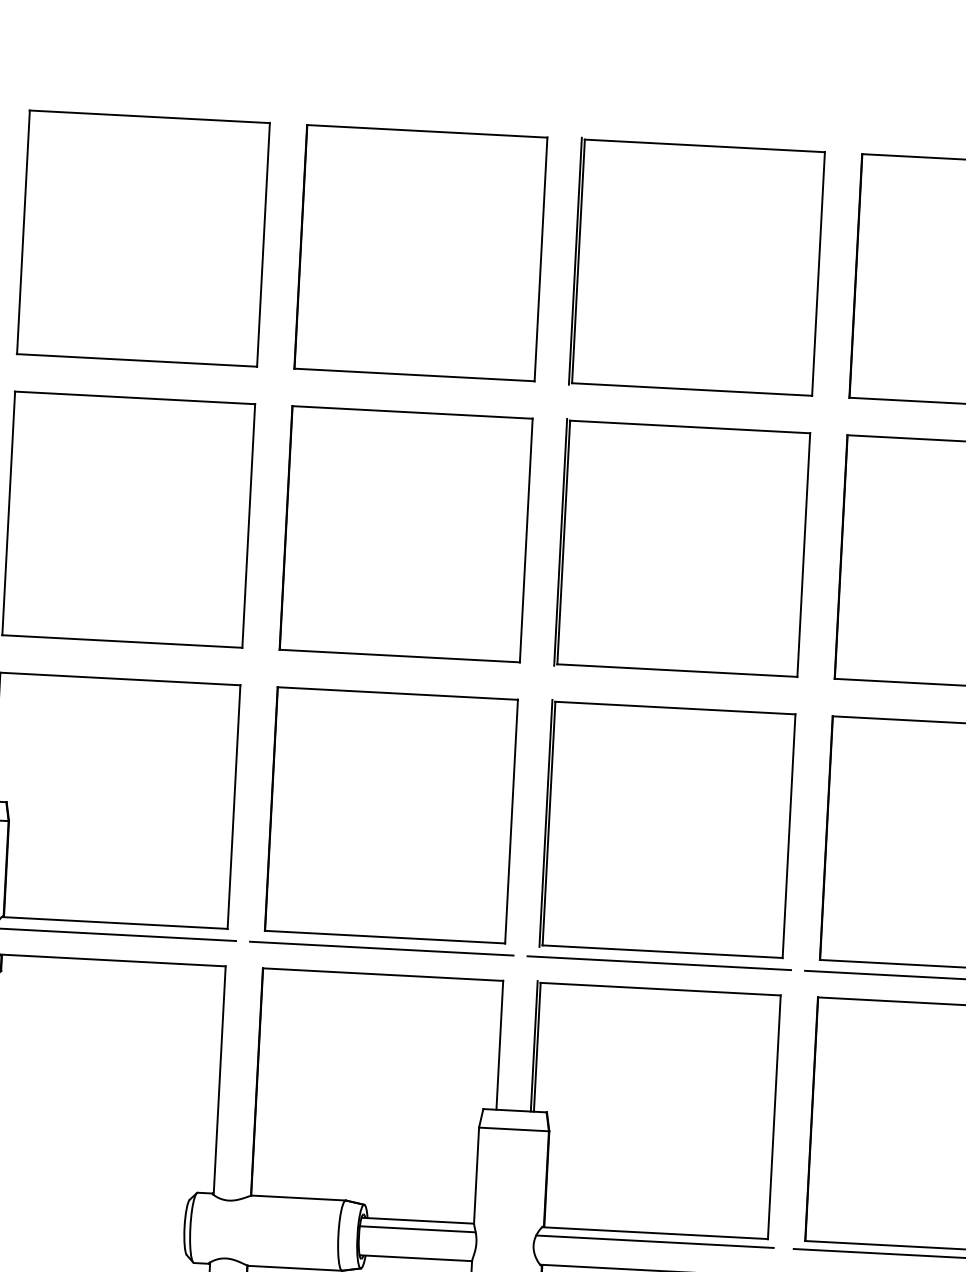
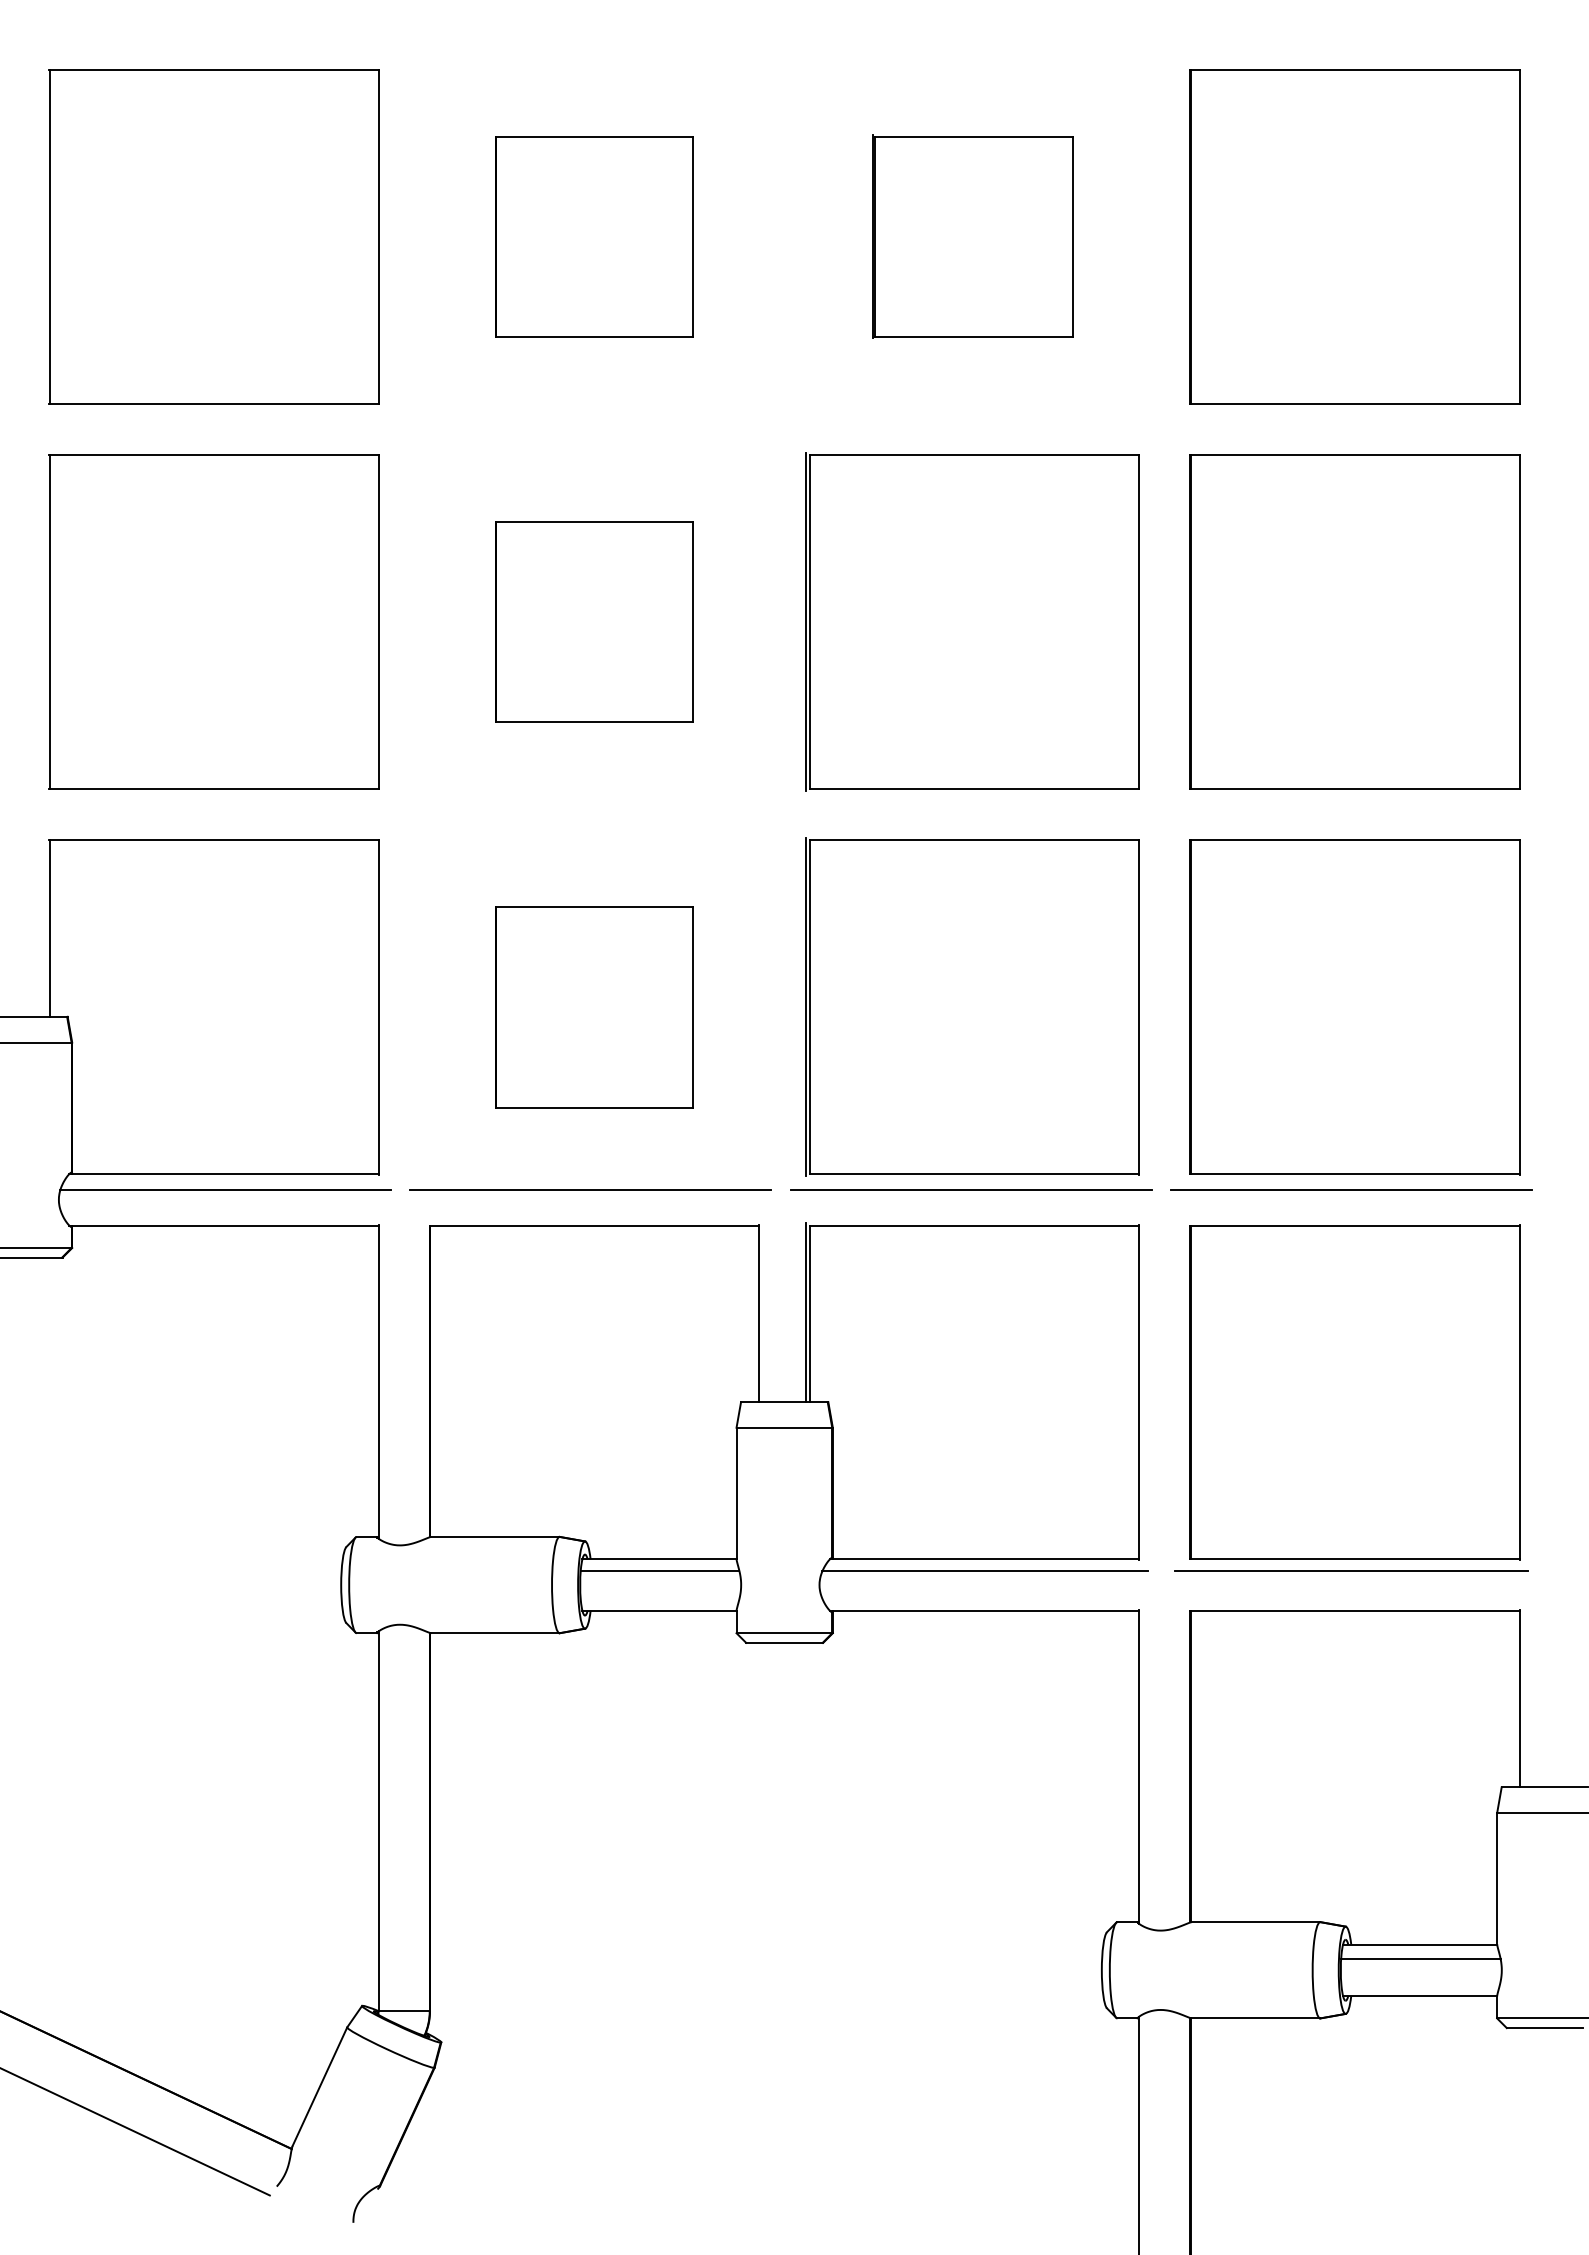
part: (420, 252) -> (594, 236), size x0.6
part: (696, 267) -> (972, 236), size x0.6
part: (406, 533) -> (594, 621), size x0.6
part: (391, 815) -> (594, 1007), size x0.6

